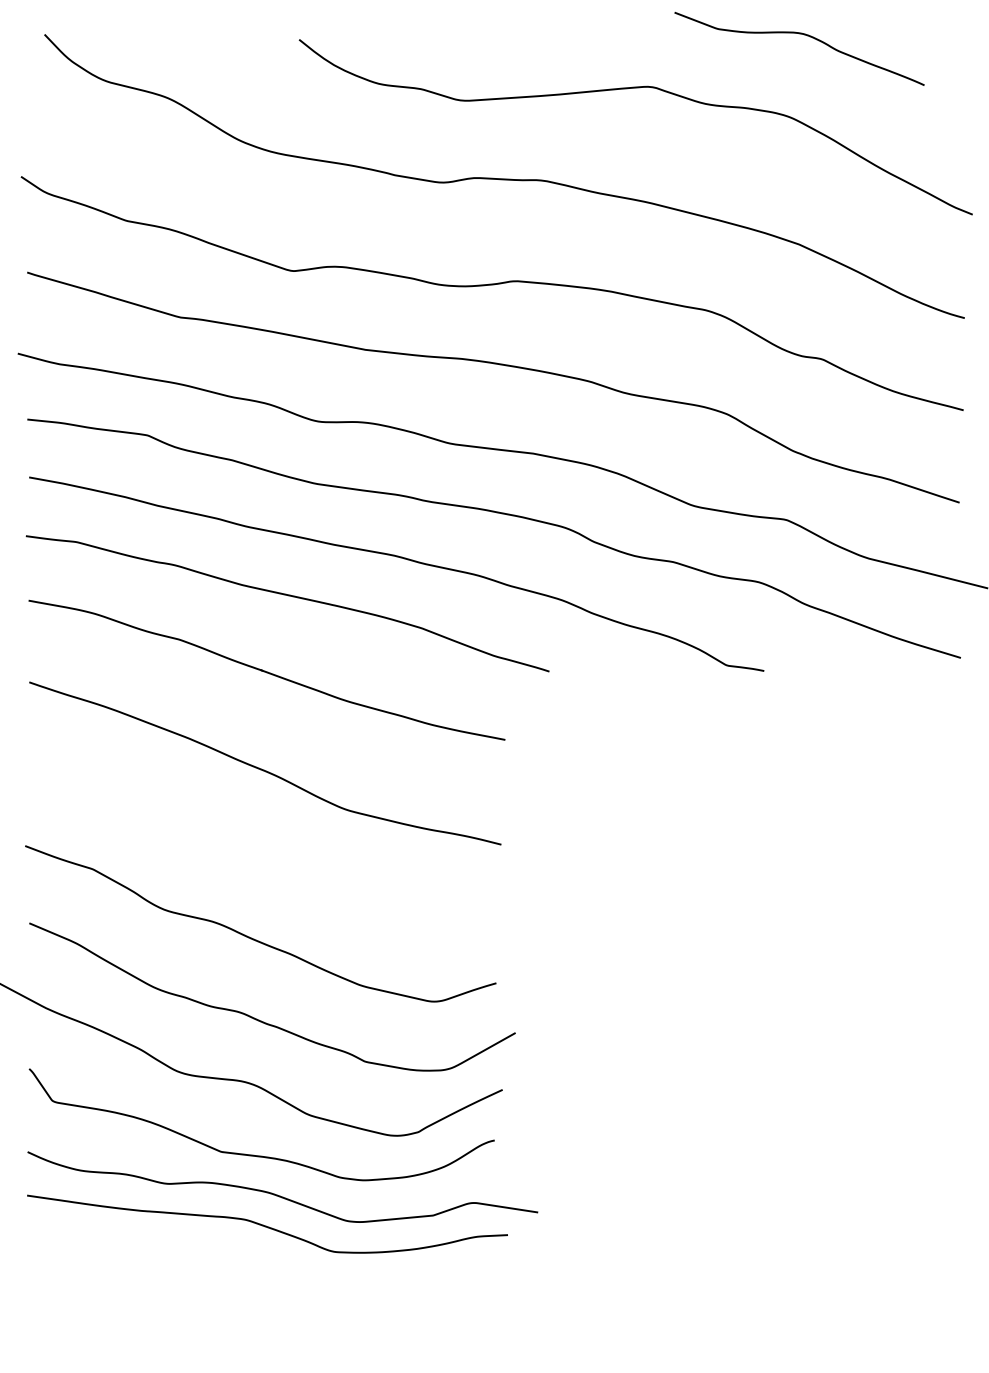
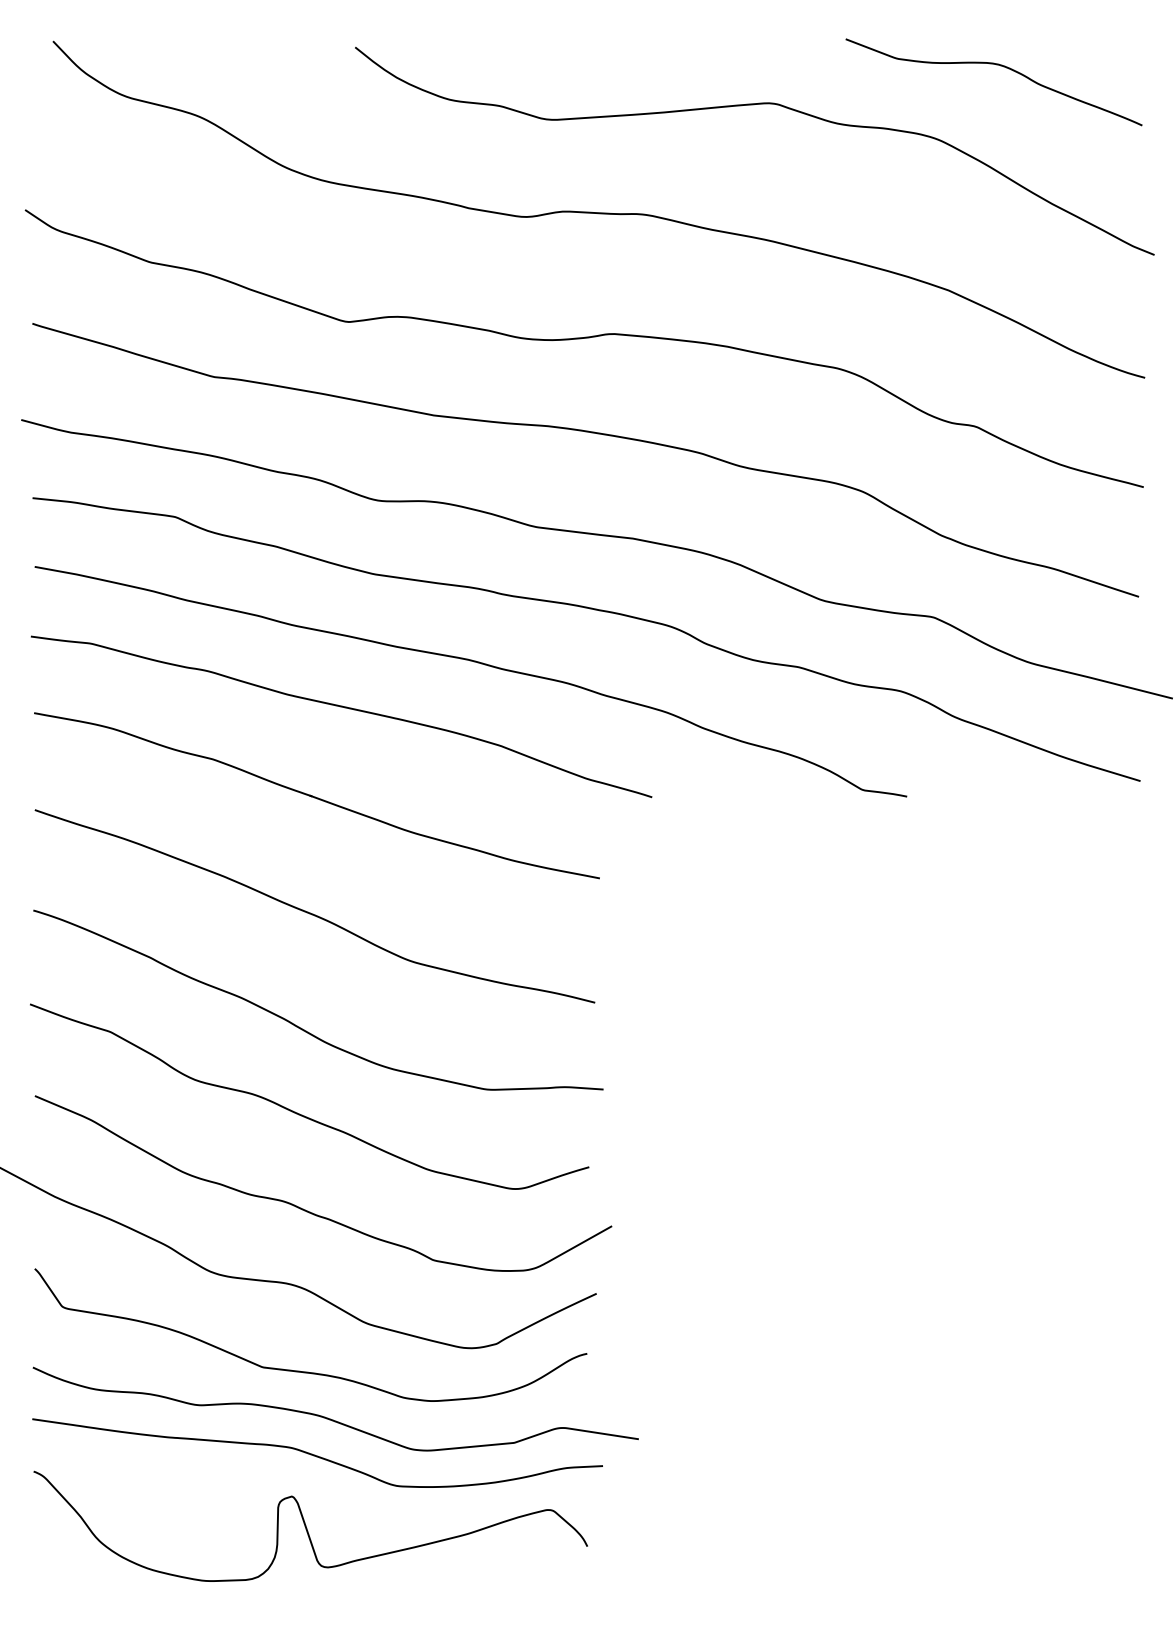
curve: (801, 34) -> (996, 65), moved
curve: (252, 864) -> (299, 1026), added
curve: (258, 1285) -> (306, 1525), added

